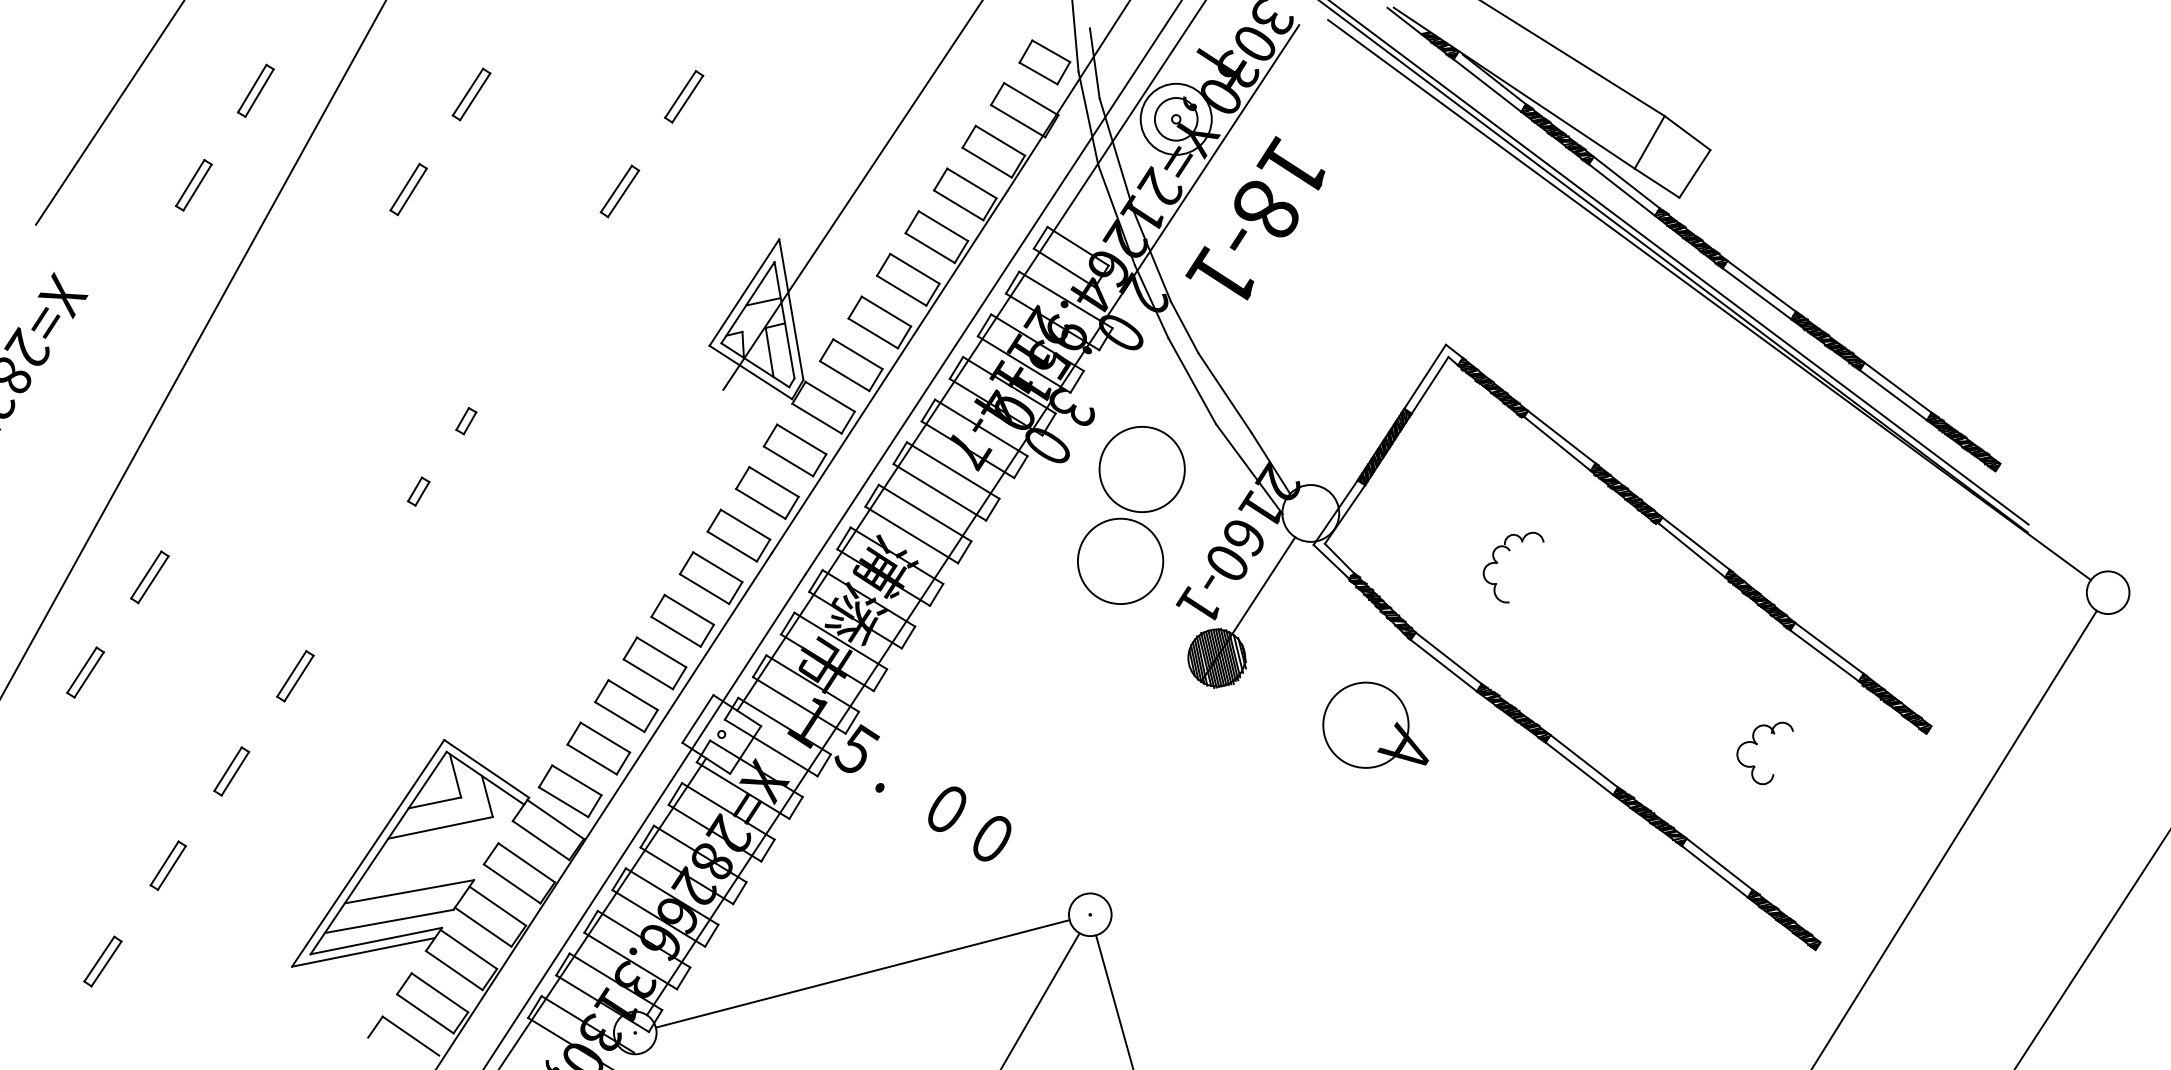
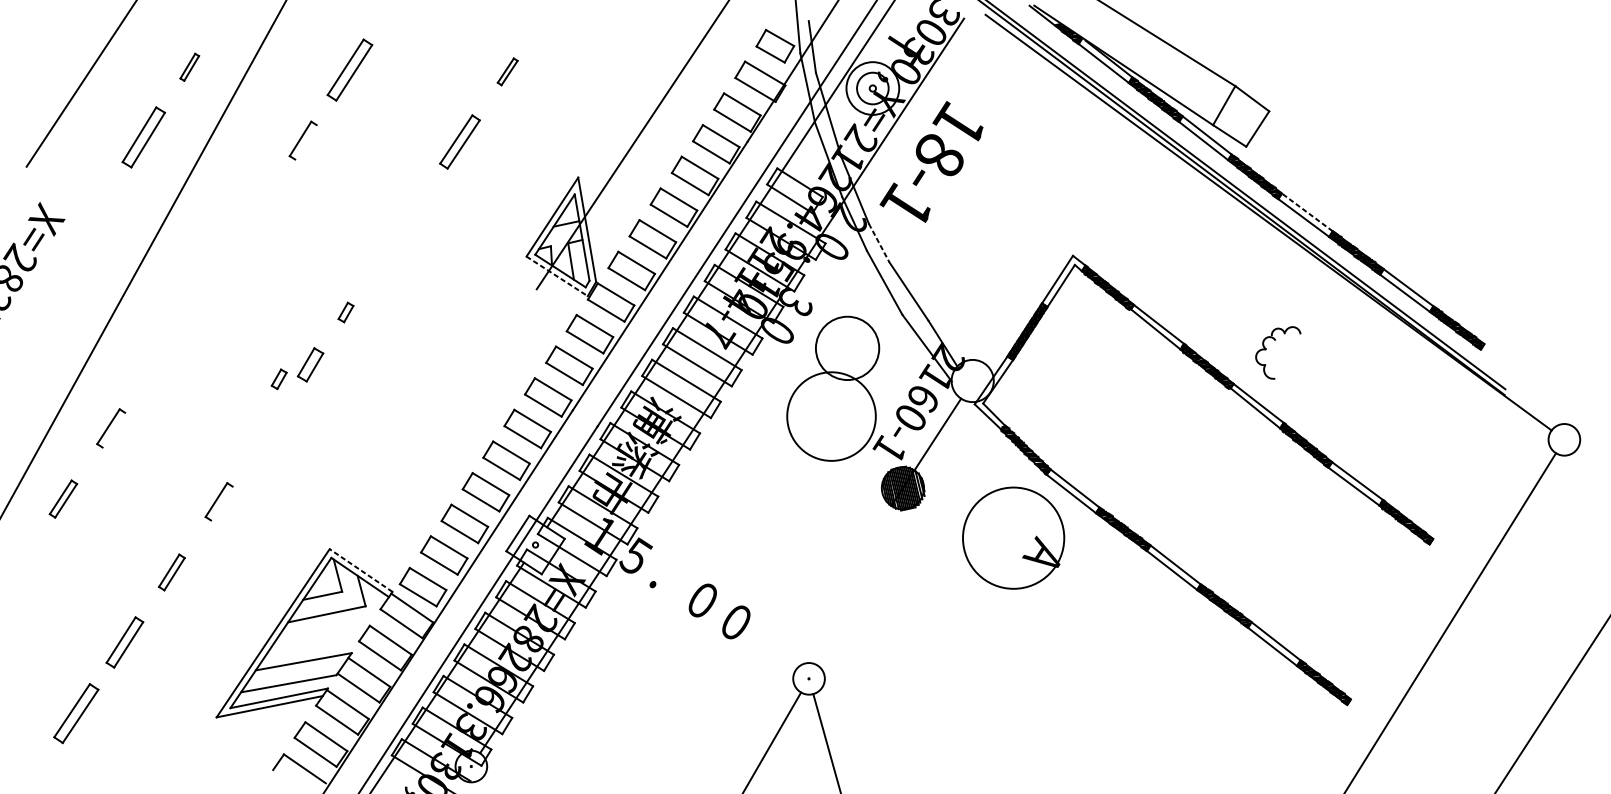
part: (255, 90) -> (189, 67), size x0.7
part: (471, 94) -> (349, 70), size x1.6
part: (684, 96) -> (507, 71), size x0.7
part: (193, 185) -> (143, 137), size x1.6
line: (411, 191) -> (305, 142), removed
part: (619, 191) -> (459, 142), size x1.4
line: (1761, 286) -> (1307, 212), solid -> dashed
line: (1185, 327) -> (879, 243), solid -> dashed
line: (751, 372) -> (557, 276), solid -> dashed
part: (418, 491) -> (310, 364), size x1.6
part: (376, 511) -> (279, 379), added
part: (1509, 551) -> (1275, 340), moved
circle: (1120, 561) -> (831, 416), size x1.4
line: (153, 579) -> (113, 430), removed
line: (298, 678) -> (221, 503), removed
circle: (1365, 724) -> (1013, 537), size x1.6
part: (1756, 745) -> (1303, 553), removed
line: (486, 768) -> (360, 570), solid -> dashed
part: (167, 865) -> (124, 642), size x1.4
part: (102, 961) -> (76, 713), size x1.6
line: (862, 973) -> (640, 722), removed

